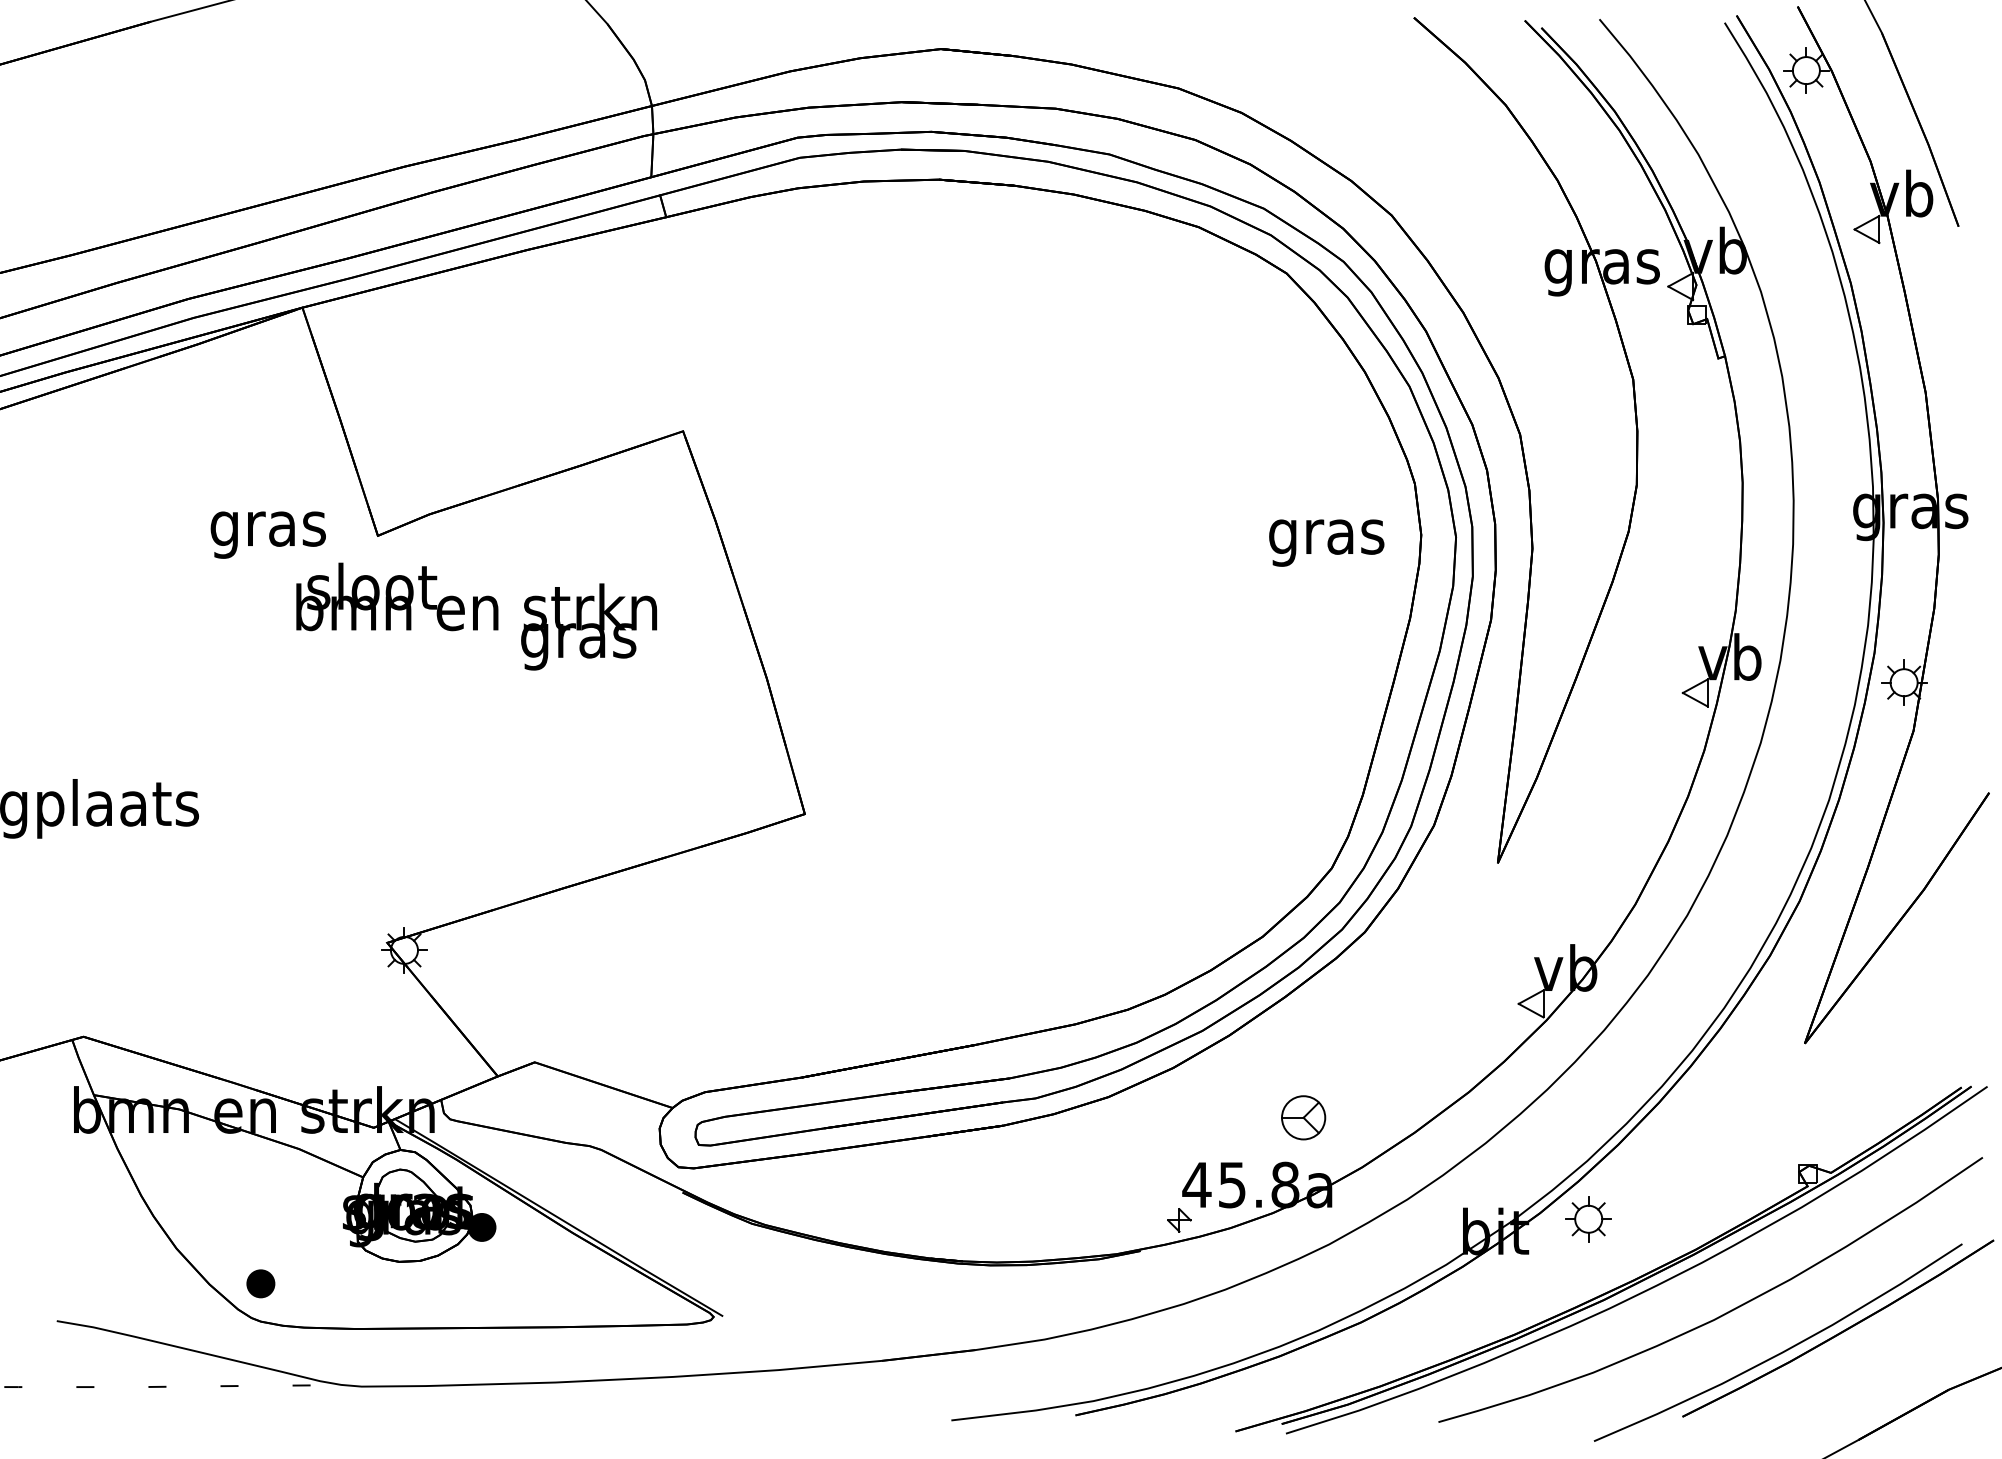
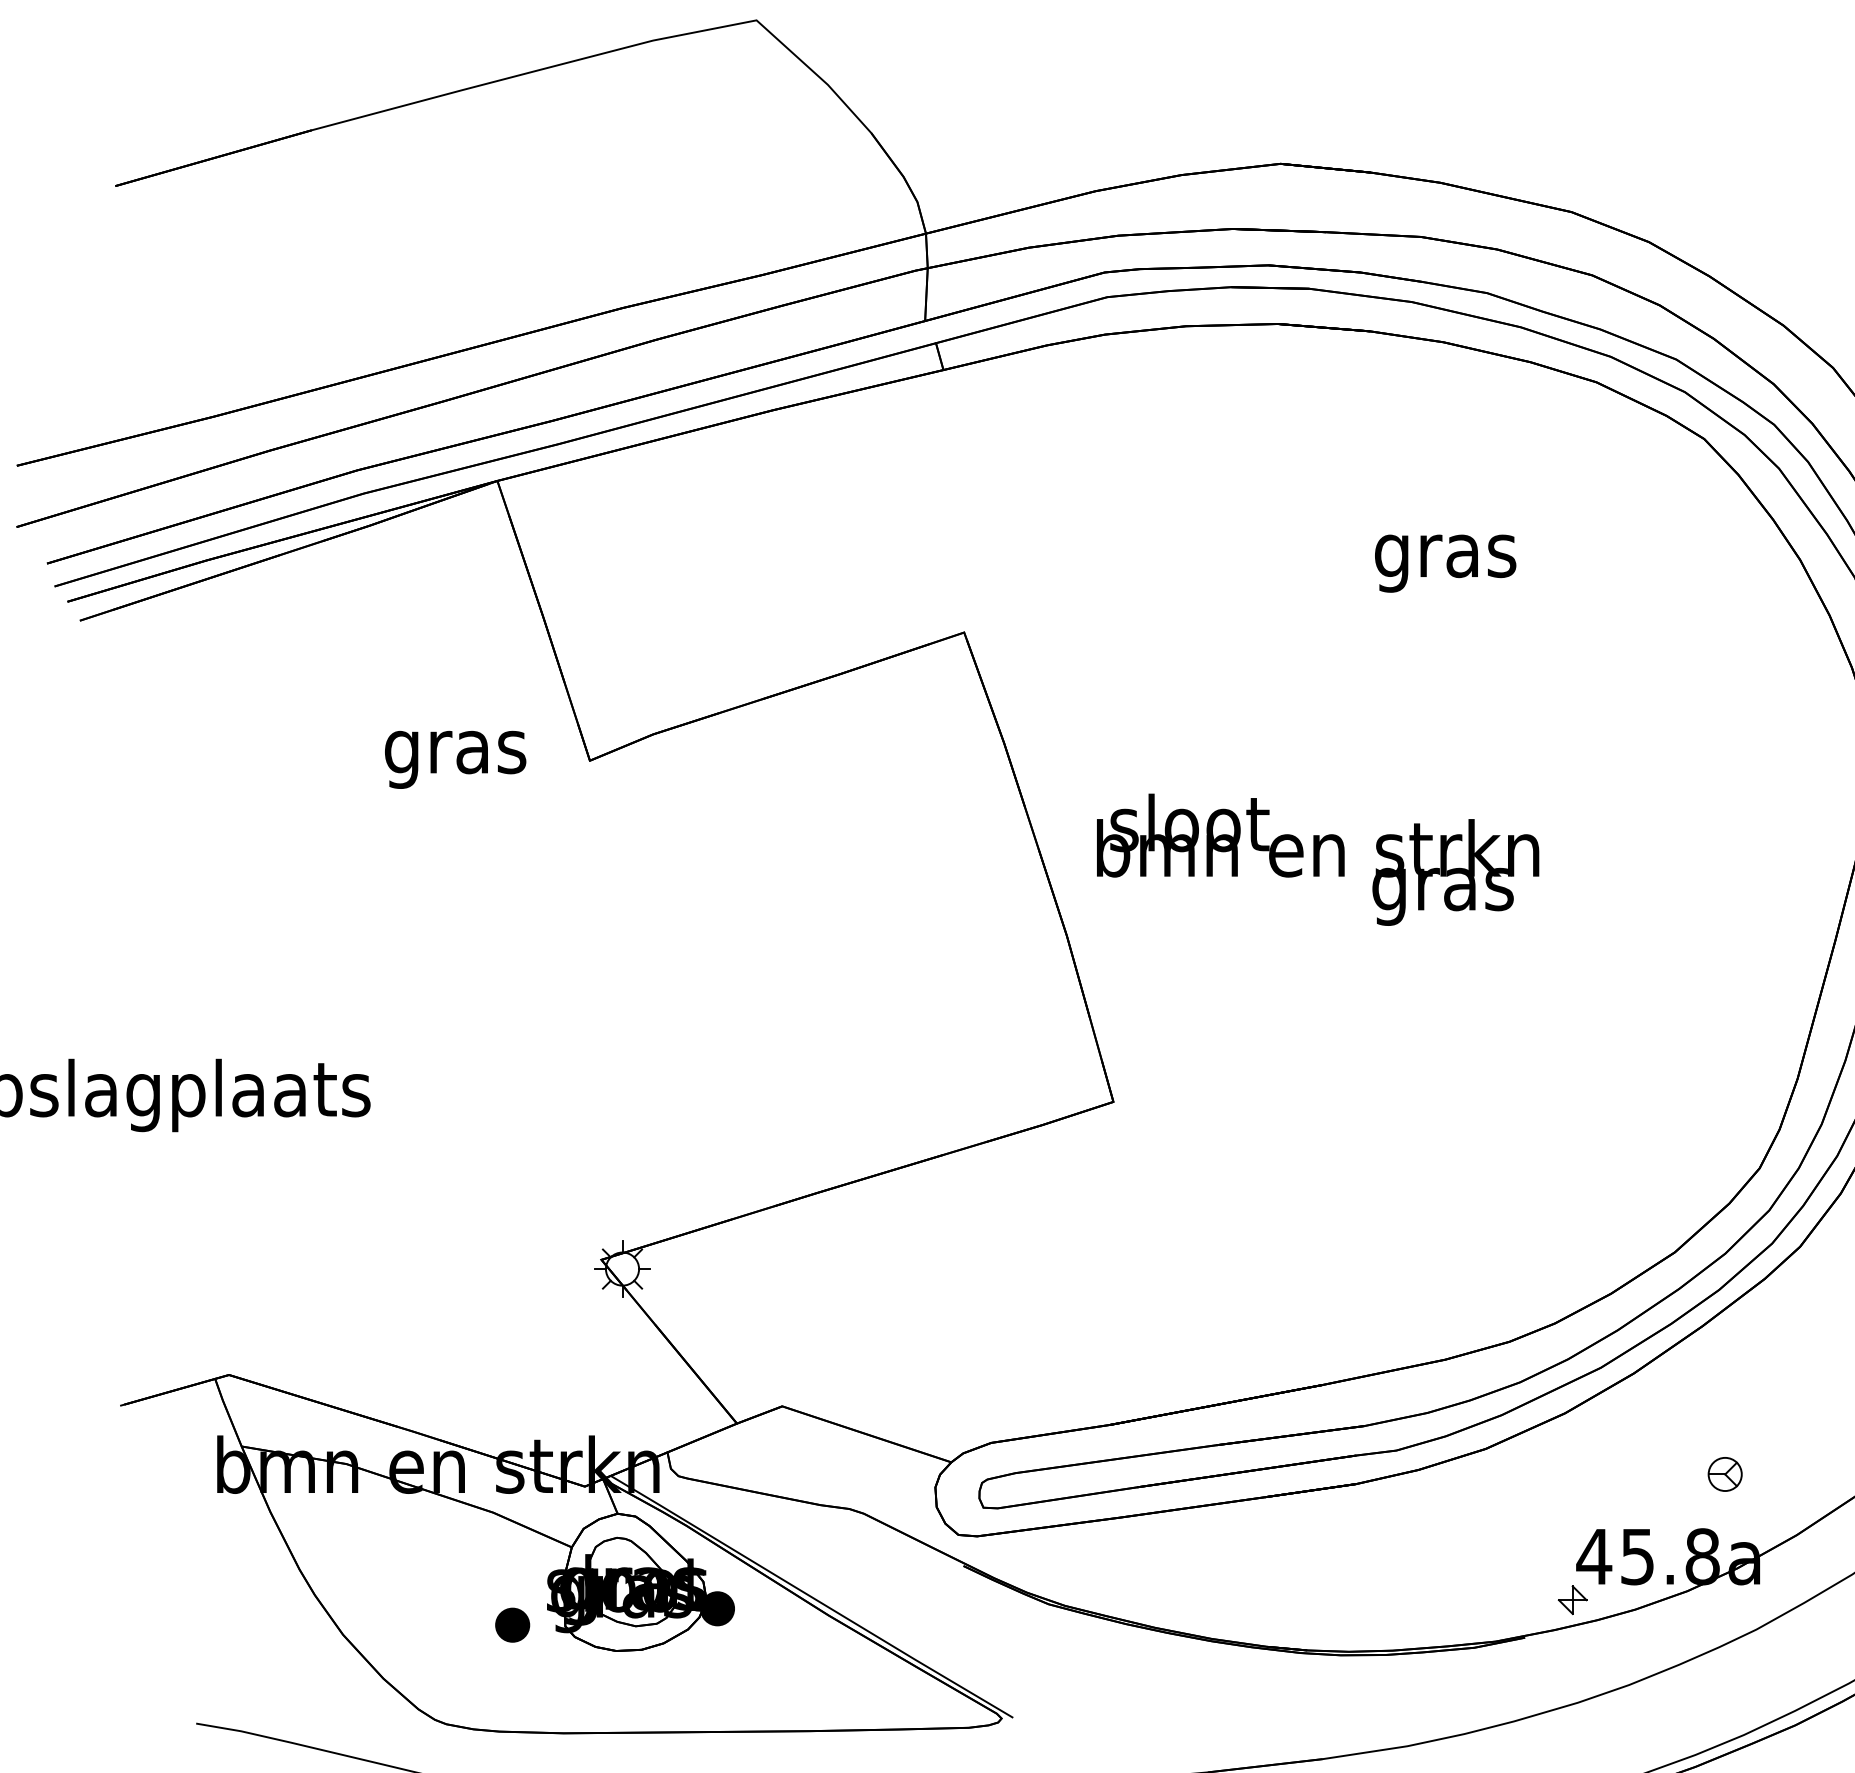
text: (1326, 542) -> (1445, 562), moved
text: (476, 616) -> (1317, 859), moved
part: (1303, 1117) -> (1724, 1473), size x0.62
part: (260, 1283) -> (512, 1624), moved

